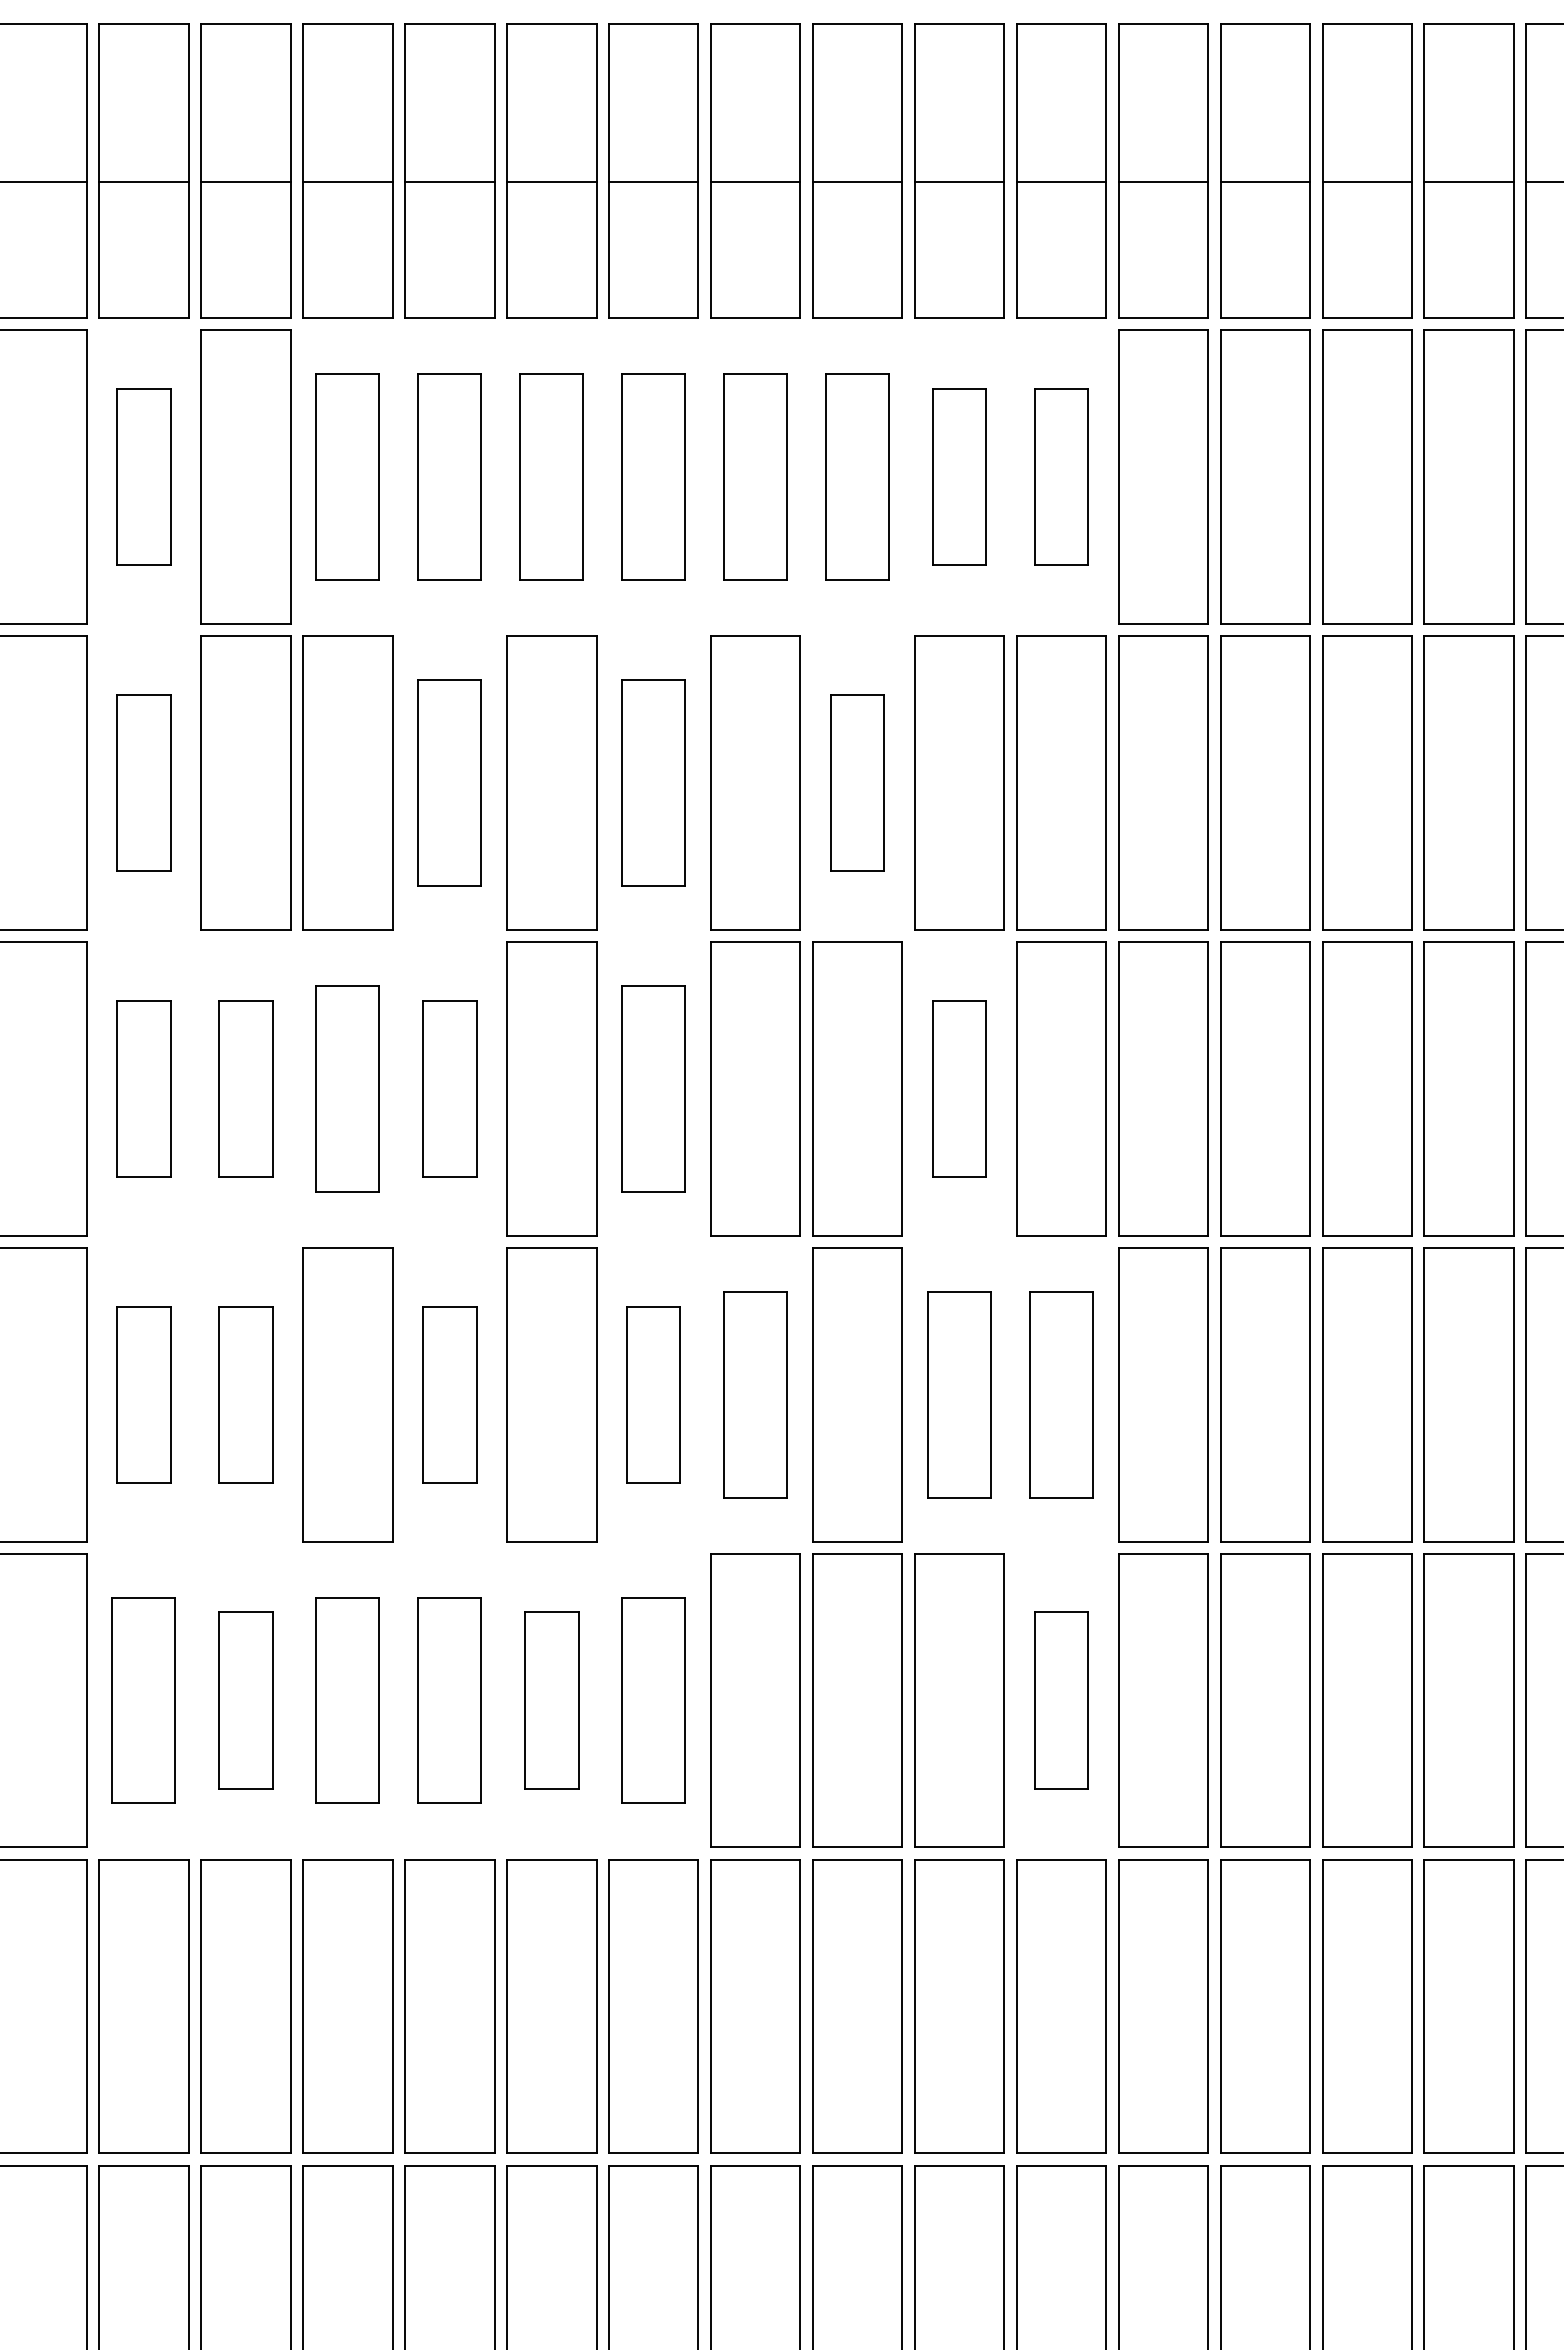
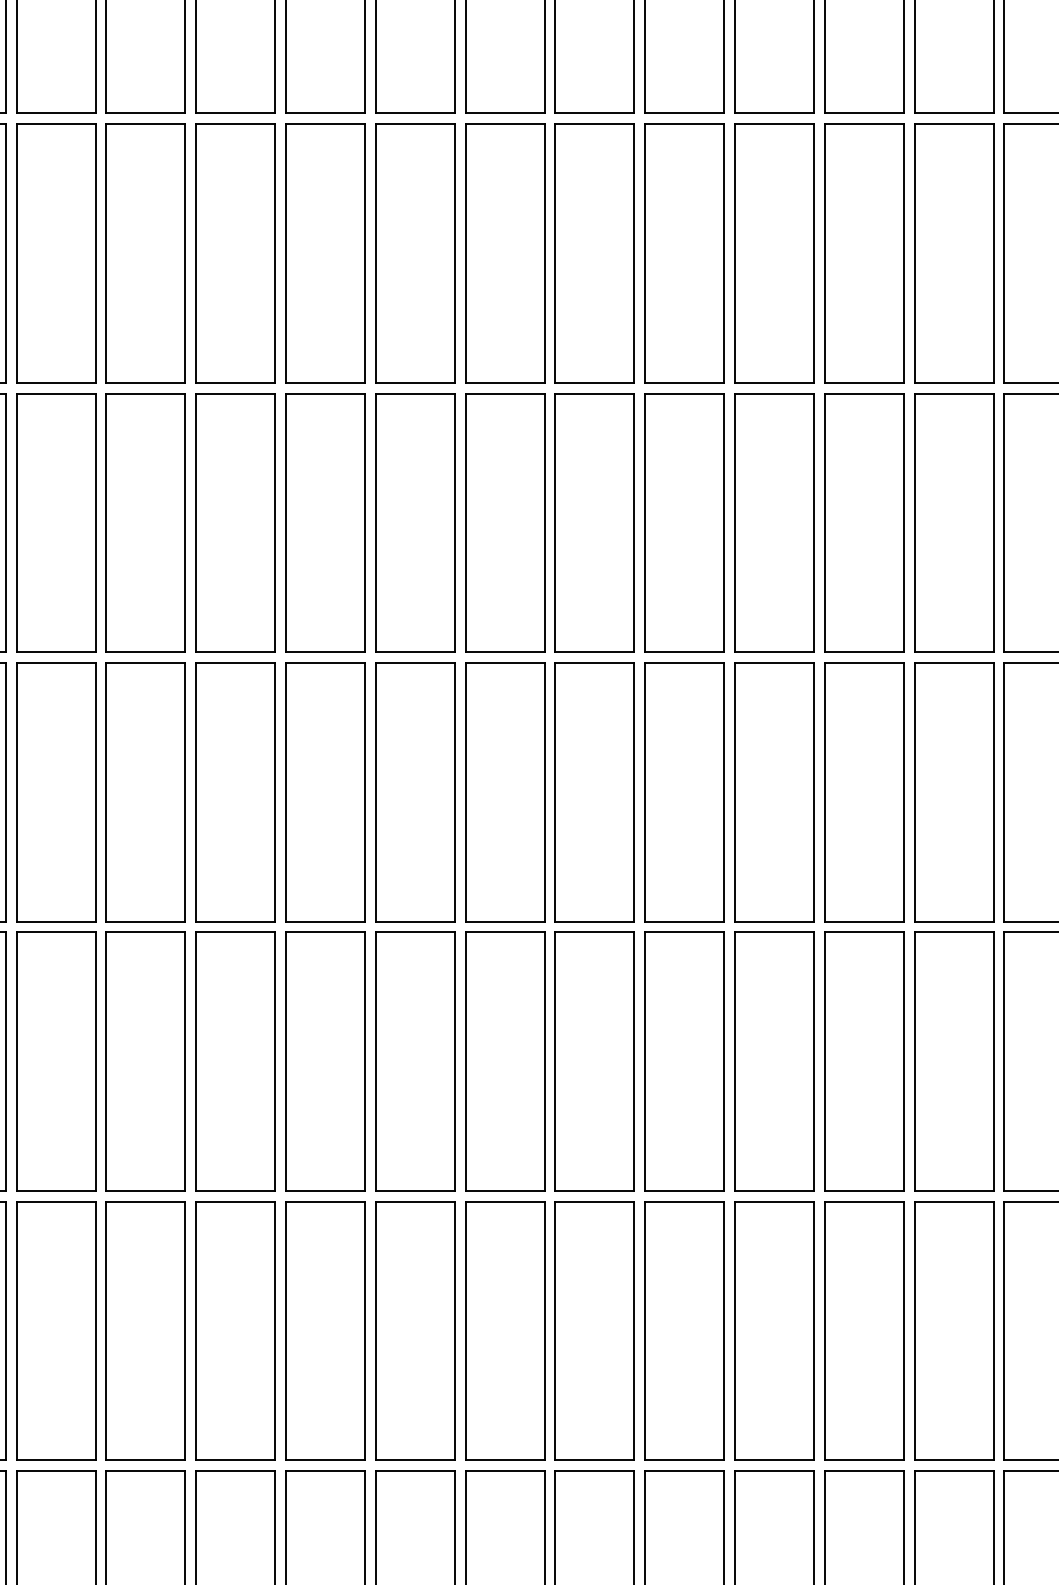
part: (143, 476) -> (145, 252), size x1.67
part: (347, 476) -> (325, 252), size x1.43
part: (449, 476) -> (415, 252), size x1.43
part: (551, 476) -> (504, 252), size x1.43
part: (653, 476) -> (594, 252), size x1.43
part: (755, 476) -> (684, 252), size x1.43
part: (857, 476) -> (774, 252), size x1.43
part: (959, 476) -> (864, 252), size x1.67
part: (1061, 476) -> (954, 252), size x1.67
part: (143, 782) -> (145, 522), size x1.67
part: (449, 782) -> (415, 522), size x1.43
part: (653, 782) -> (594, 522), size x1.43
part: (857, 782) -> (774, 522), size x1.67
part: (143, 1088) -> (145, 791), size x1.67
part: (245, 1088) -> (235, 791), size x1.67
part: (347, 1088) -> (325, 791), size x1.43
part: (449, 1088) -> (415, 791), size x1.67
part: (653, 1088) -> (594, 791), size x1.43
part: (959, 1088) -> (864, 791), size x1.67
part: (143, 1394) -> (145, 1061), size x1.67
part: (245, 1394) -> (235, 1061), size x1.67
part: (449, 1394) -> (415, 1061), size x1.67
part: (653, 1394) -> (594, 1061), size x1.67
part: (755, 1394) -> (684, 1061), size x1.43
part: (959, 1394) -> (864, 1061), size x1.43
part: (1061, 1394) -> (954, 1061), size x1.43
part: (143, 1700) -> (145, 1331), size x1.43
part: (245, 1700) -> (235, 1331), size x1.67
part: (347, 1700) -> (325, 1331), size x1.43
part: (449, 1700) -> (415, 1331), size x1.43
part: (551, 1700) -> (504, 1331), size x1.67
part: (653, 1700) -> (594, 1331), size x1.43
part: (1061, 1700) -> (954, 1331), size x1.67

